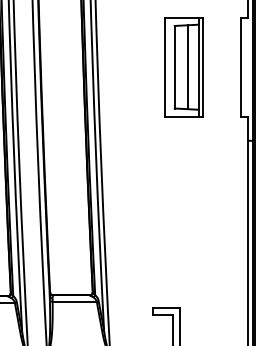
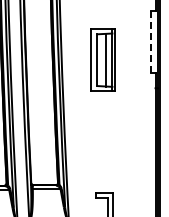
part: (182, 66) -> (102, 59), moved
line: (241, 67) -> (151, 42), solid -> dashed

